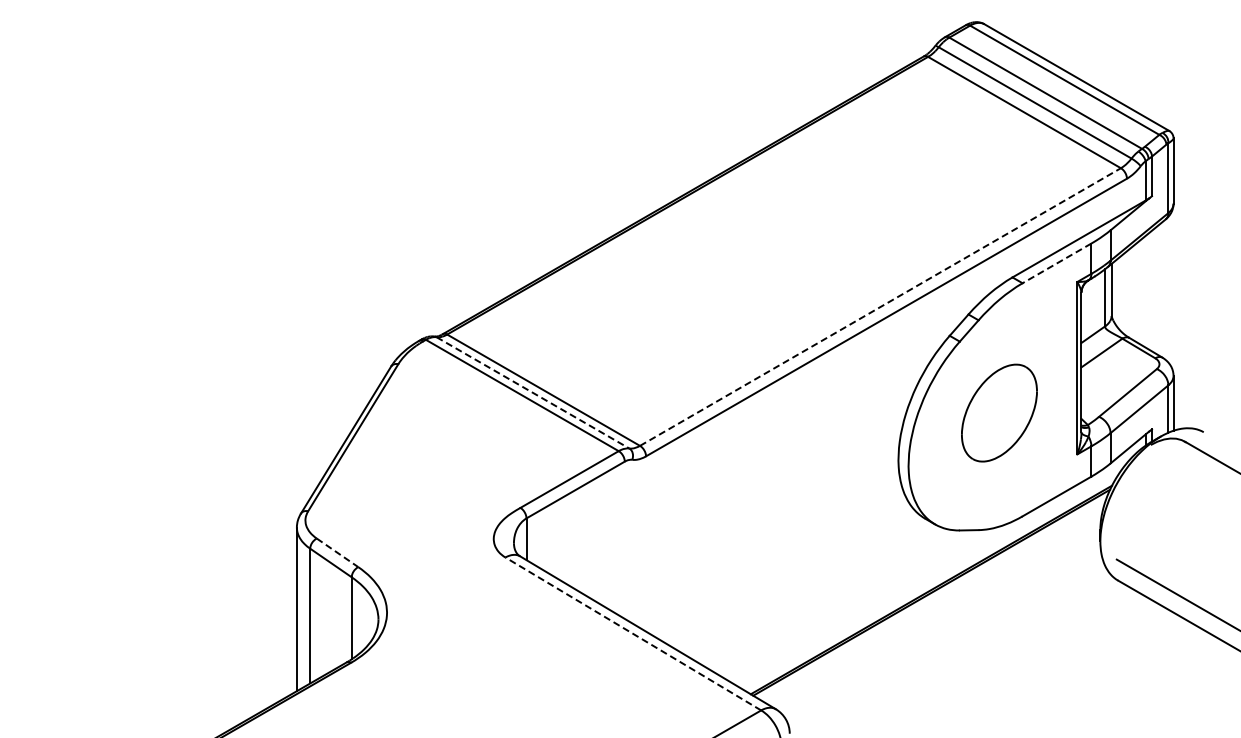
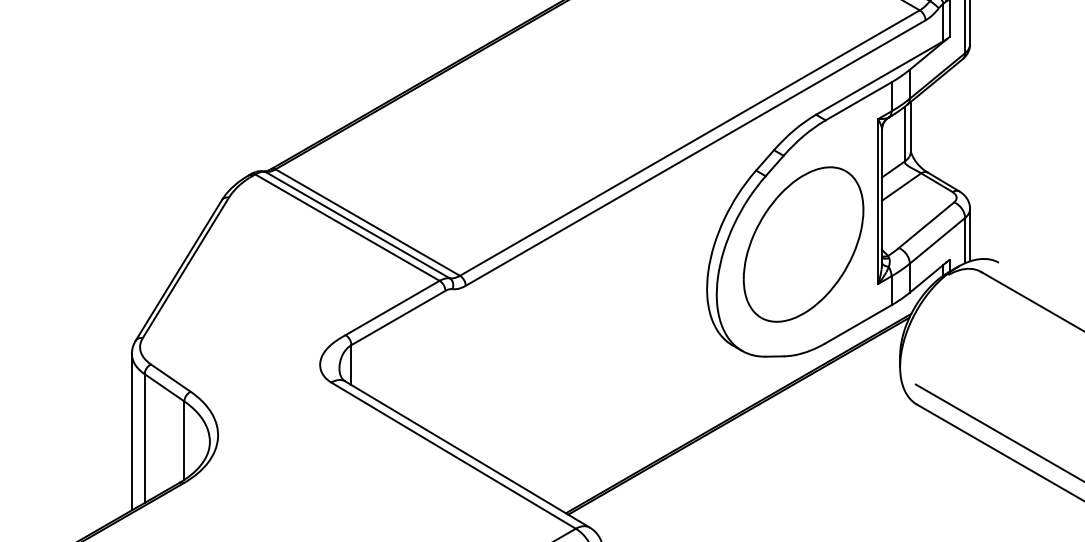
line: (1056, 263) -> (858, 101), dashed -> solid
line: (880, 307) -> (689, 143), dashed -> solid
line: (533, 393) -> (358, 225), dashed -> solid
part: (999, 412) -> (803, 243), size x1.67
line: (337, 553) -> (170, 378), dashed -> solid
line: (633, 633) -> (453, 455), dashed -> solid

